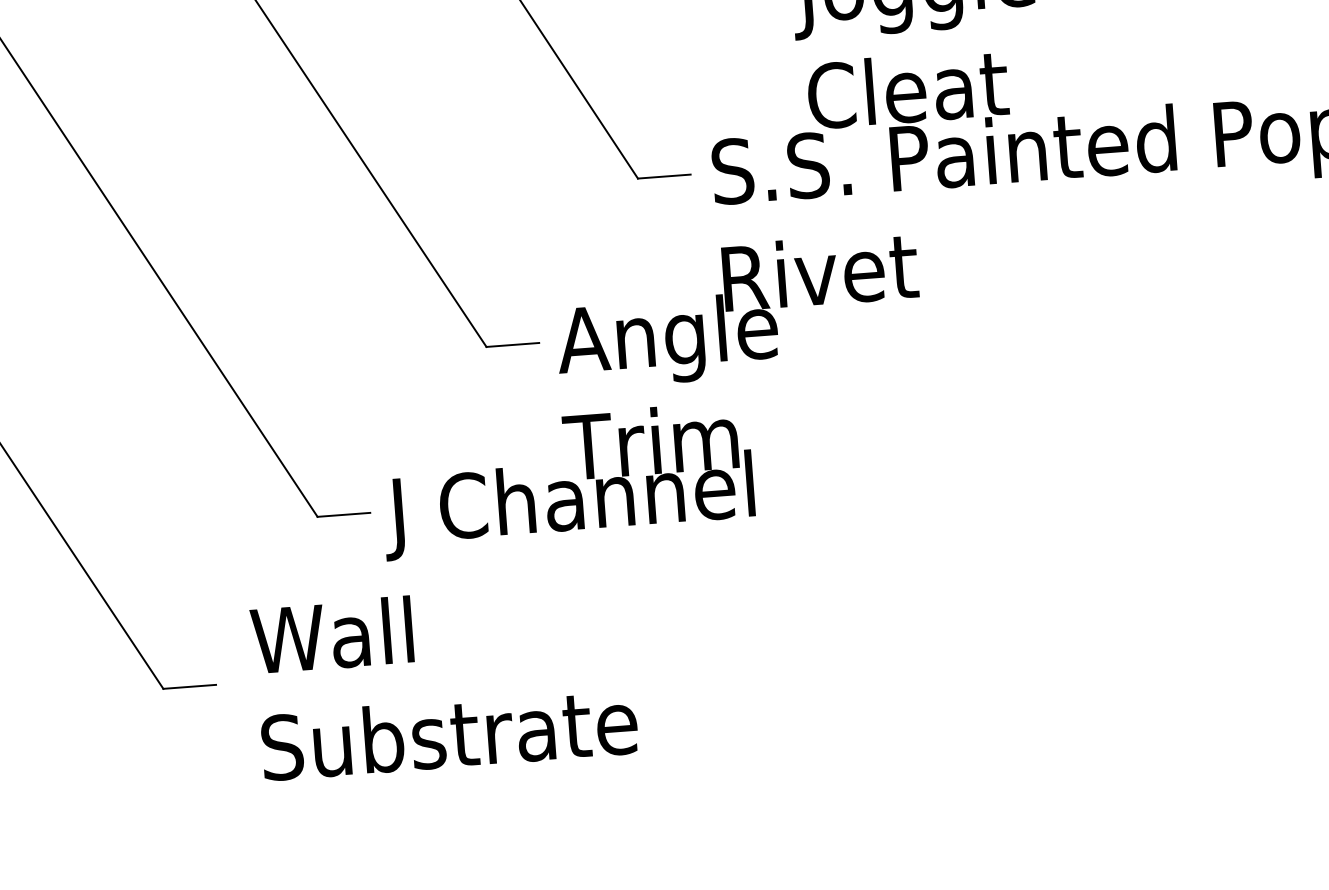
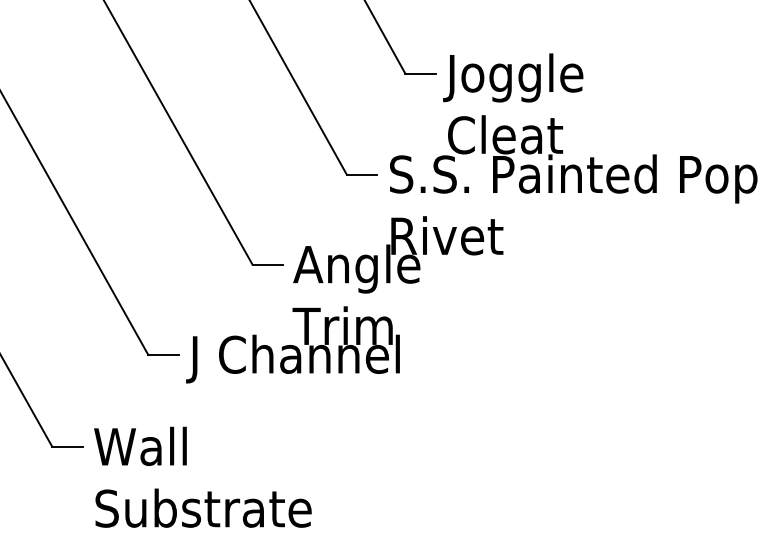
text: (443, 679) -> (202, 476), moved

